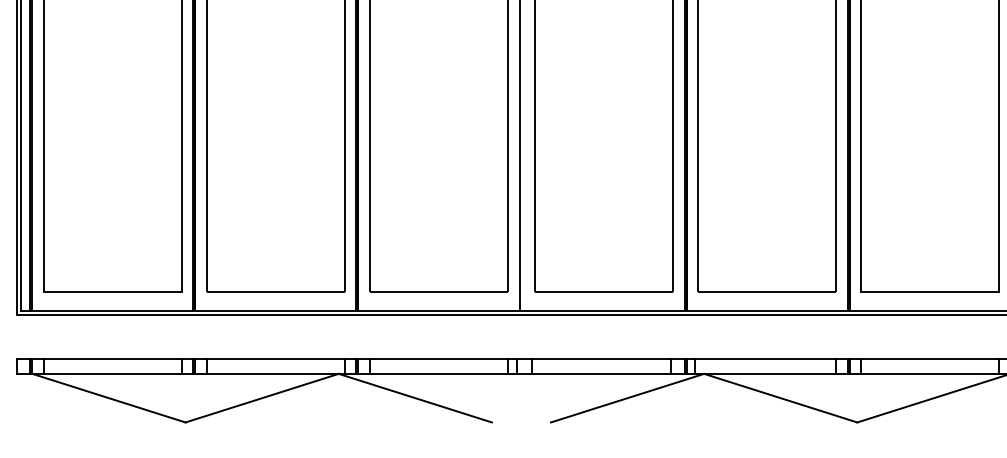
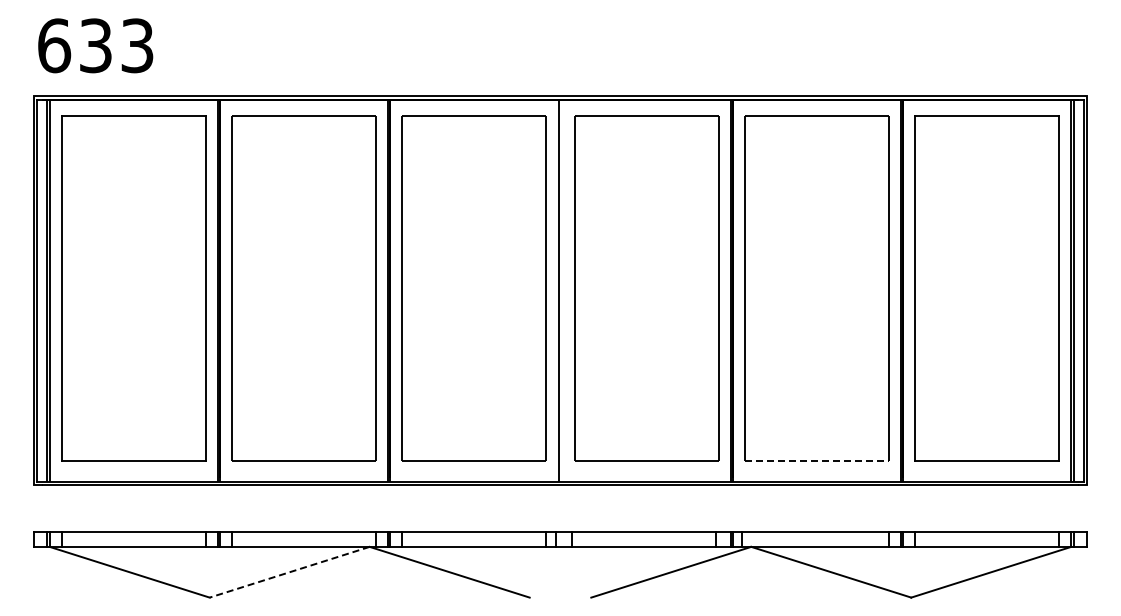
line: (767, 292) -> (817, 461), solid -> dashed
line: (261, 398) -> (289, 572), solid -> dashed

